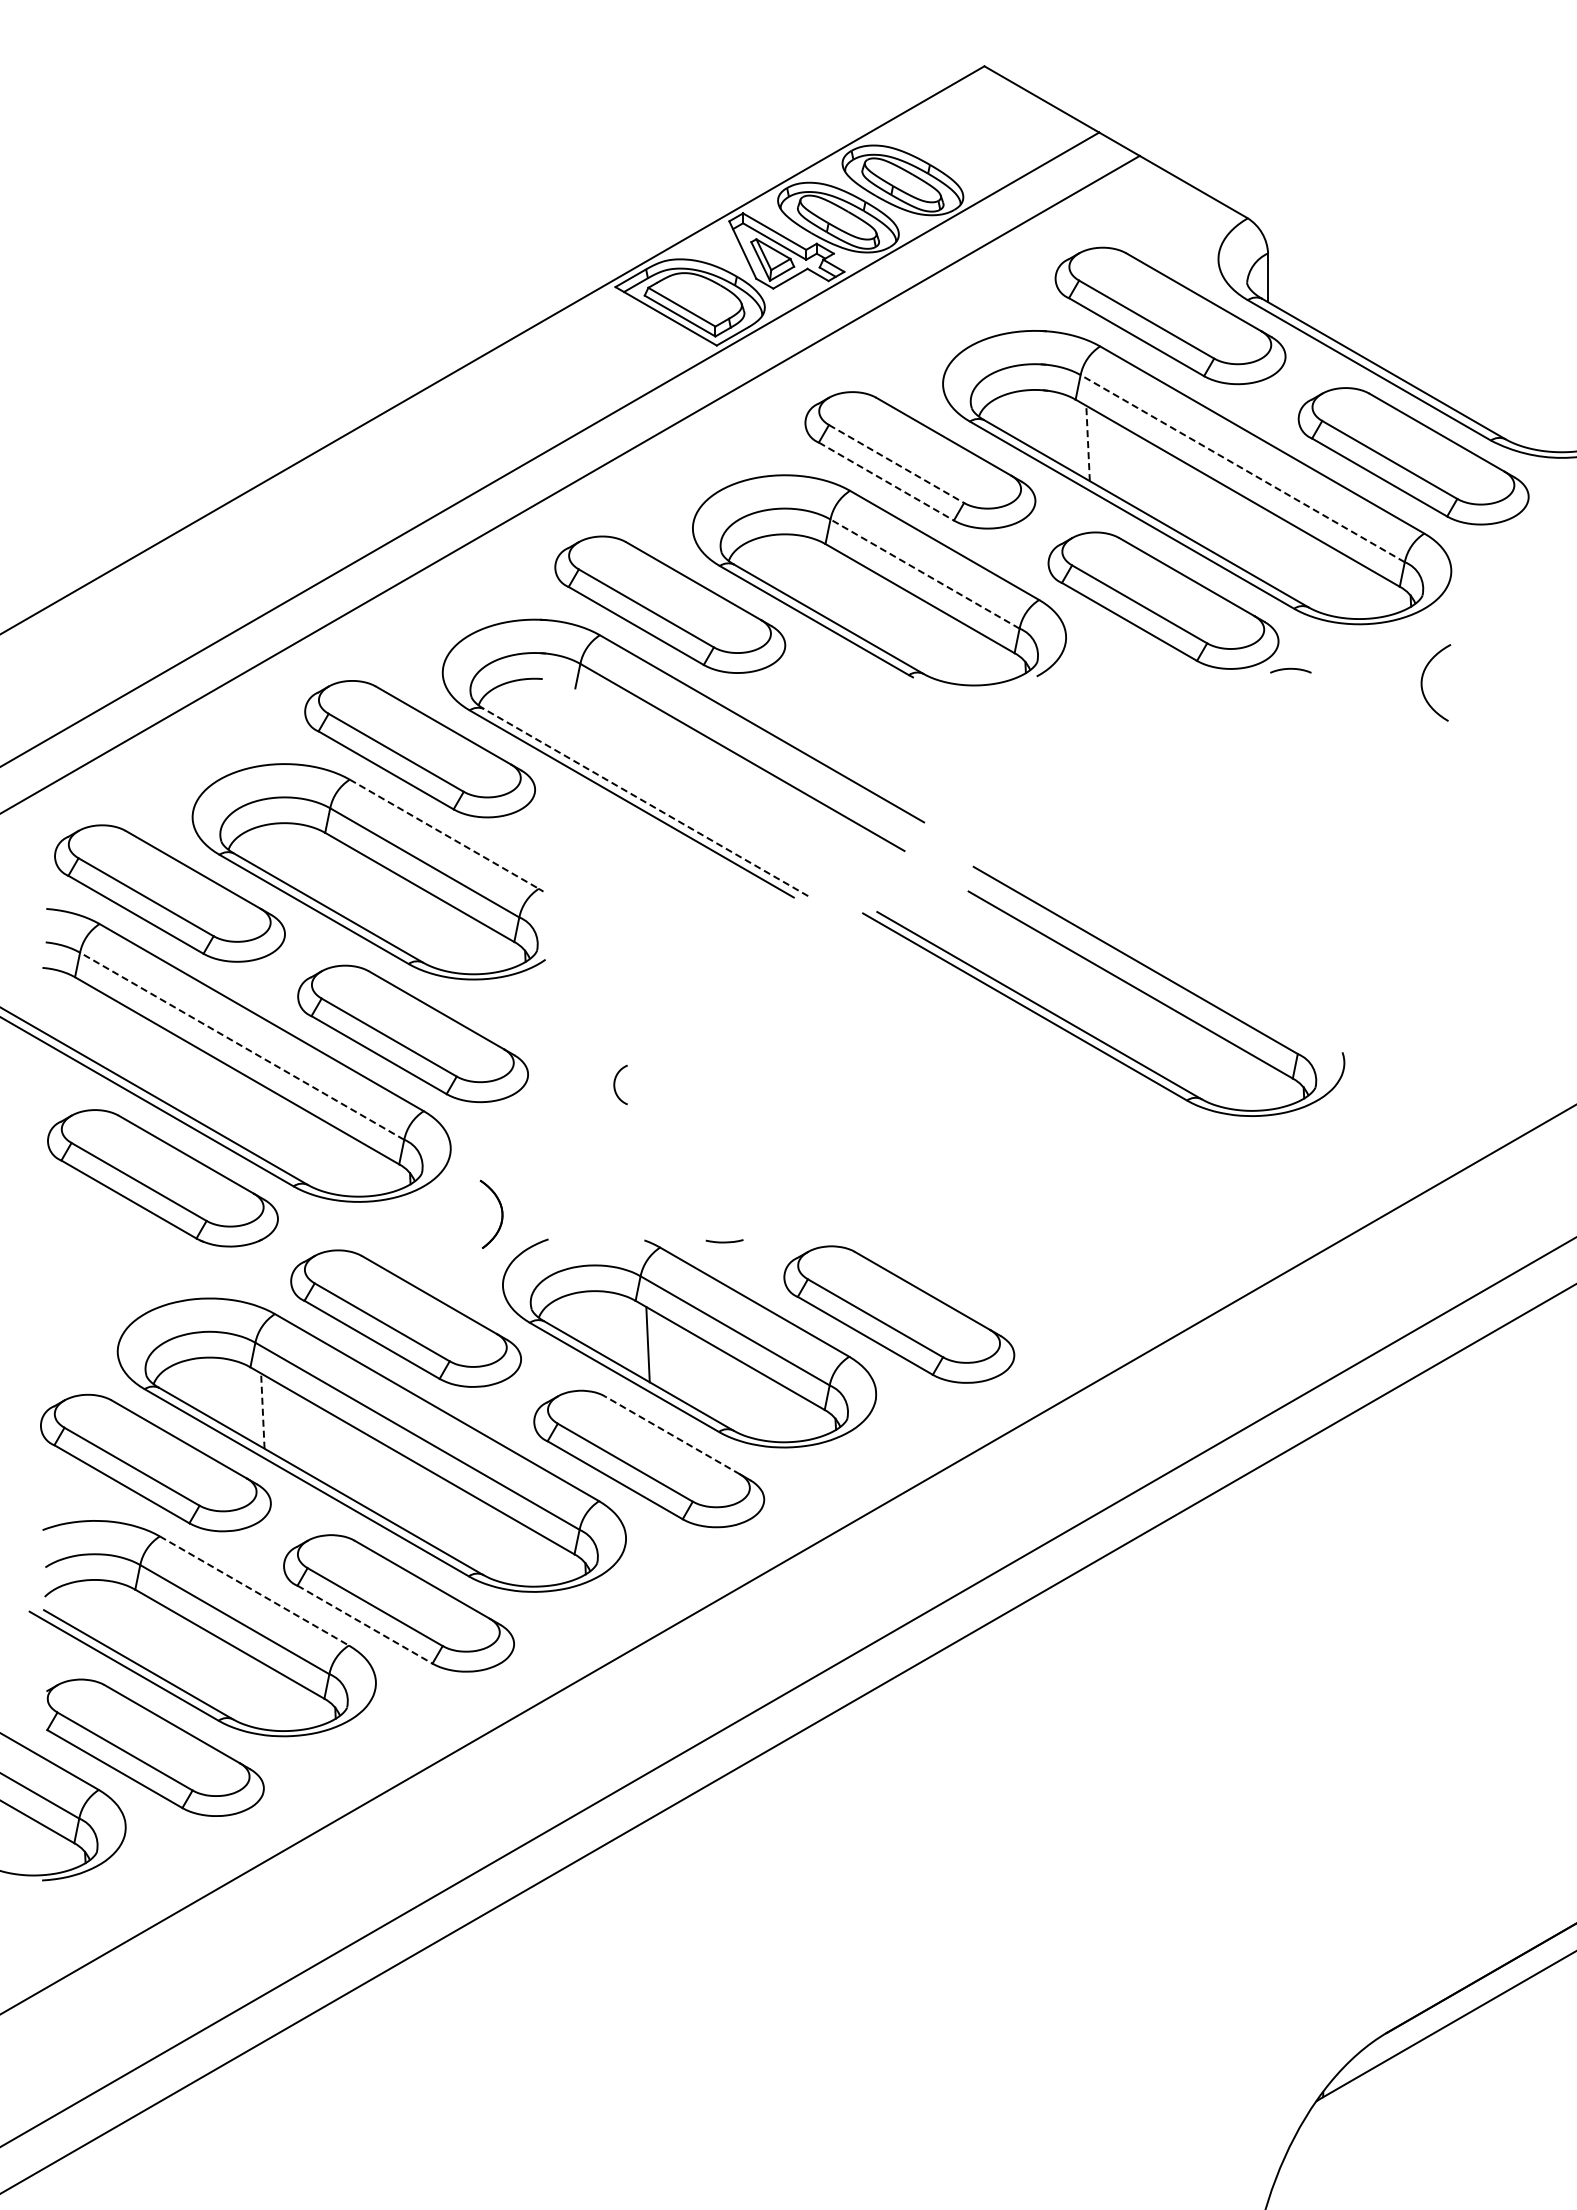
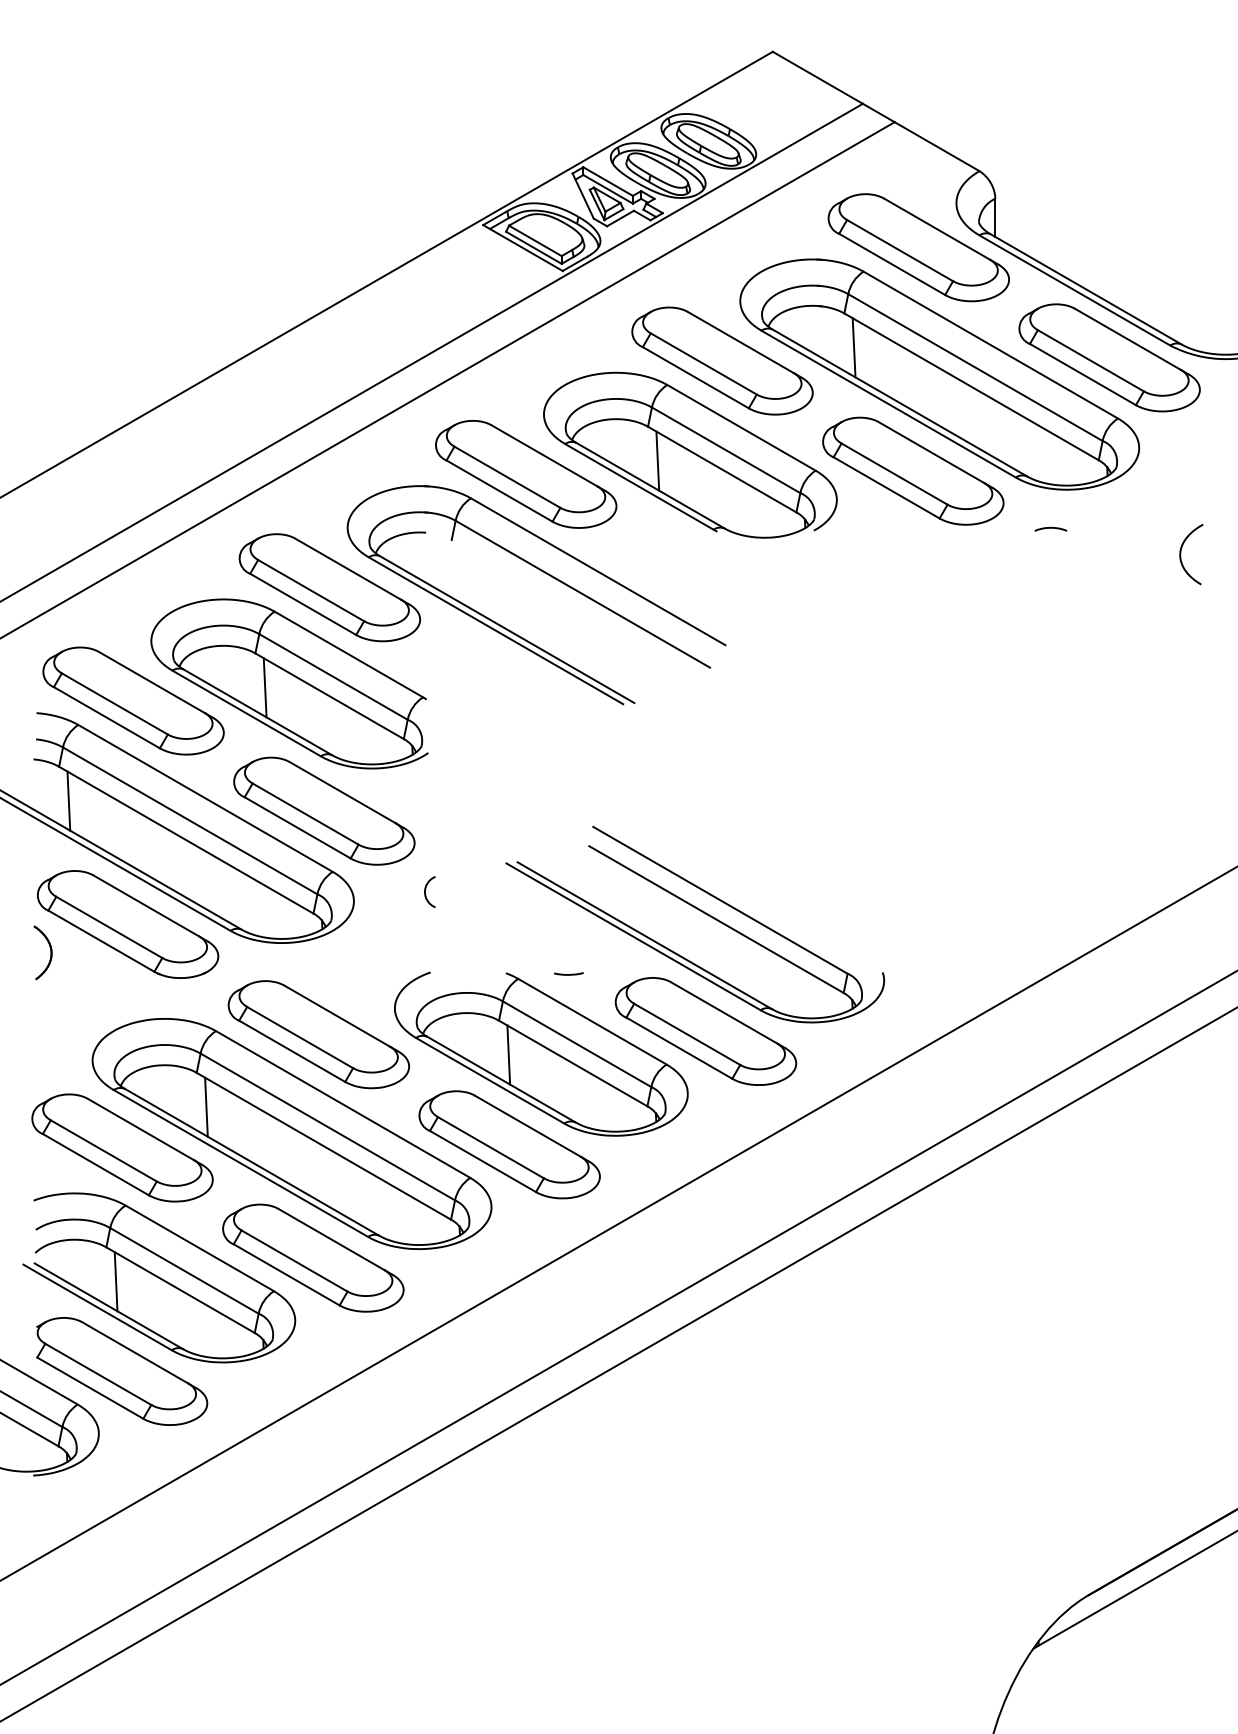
line: (1088, 443) -> (854, 347), dashed -> solid
line: (896, 464) -> (703, 364), dashed -> solid
line: (1242, 468) -> (975, 367), dashed -> solid
line: (886, 481) -> (695, 377), dashed -> solid
line: (924, 573) -> (725, 449), dashed -> solid
line: (837, 587) -> (657, 460), added
curve: (1290, 669) -> (1050, 528), moved
curve: (1423, 677) -> (1181, 550), moved
line: (645, 802) -> (506, 629), dashed -> solid
line: (444, 834) -> (349, 654), dashed -> solid
line: (337, 876) -> (265, 687), added
part: (1113, 976) -> (702, 912), moved
line: (87, 1020) -> (68, 800), added
line: (241, 1046) -> (189, 821), dashed -> solid
arc: (615, 1084) -> (425, 891), moved
part: (501, 1213) -> (50, 952), moved
line: (262, 1411) -> (206, 1107), dashed -> solid
line: (672, 1435) -> (527, 1126), dashed -> solid
line: (254, 1591) -> (199, 1248), dashed -> solid
line: (365, 1624) -> (287, 1274), dashed -> solid
line: (147, 1633) -> (115, 1281), added

